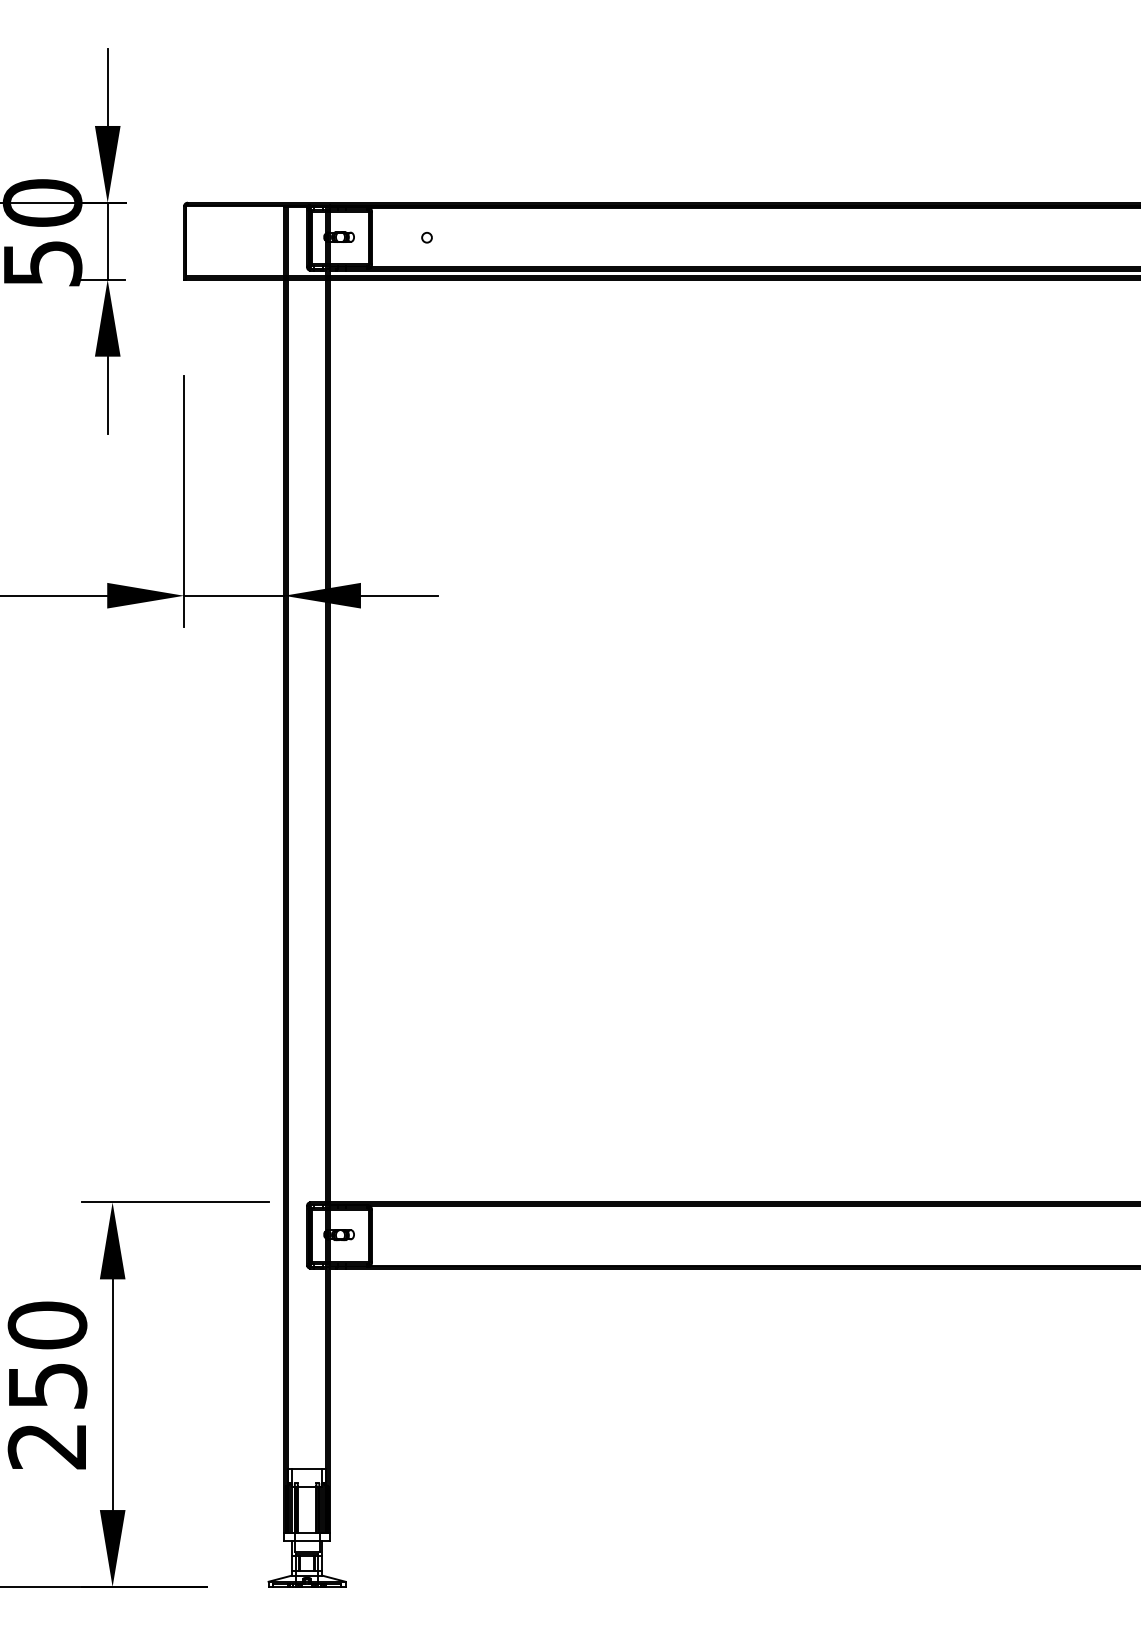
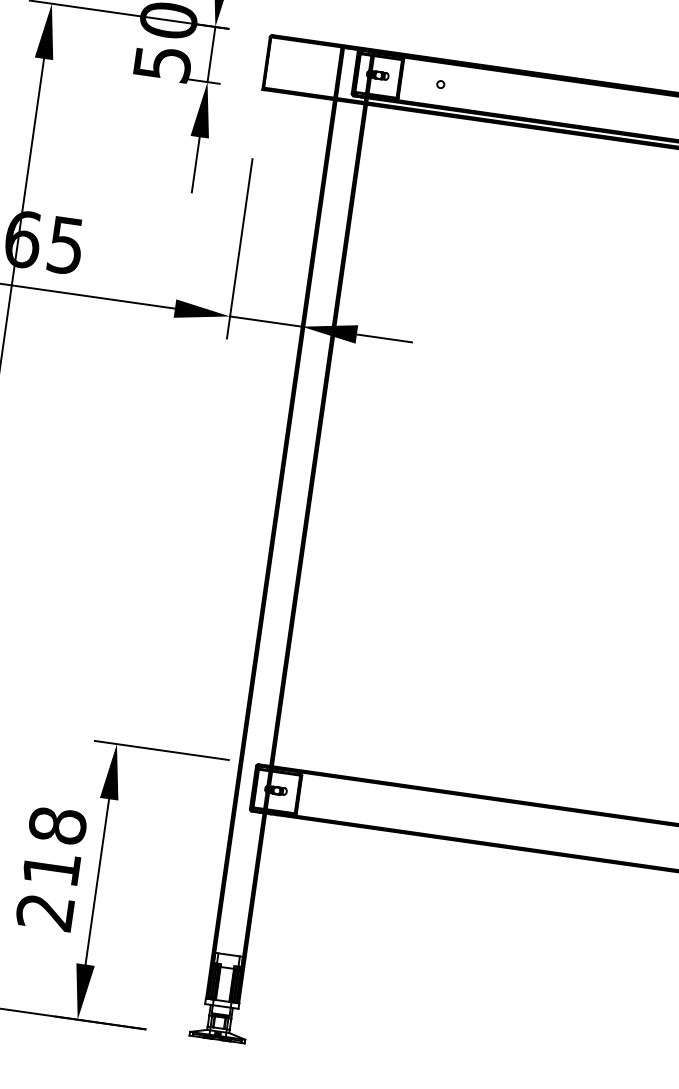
text: (47, 1354) -> (54, 846), 250 -> 218

